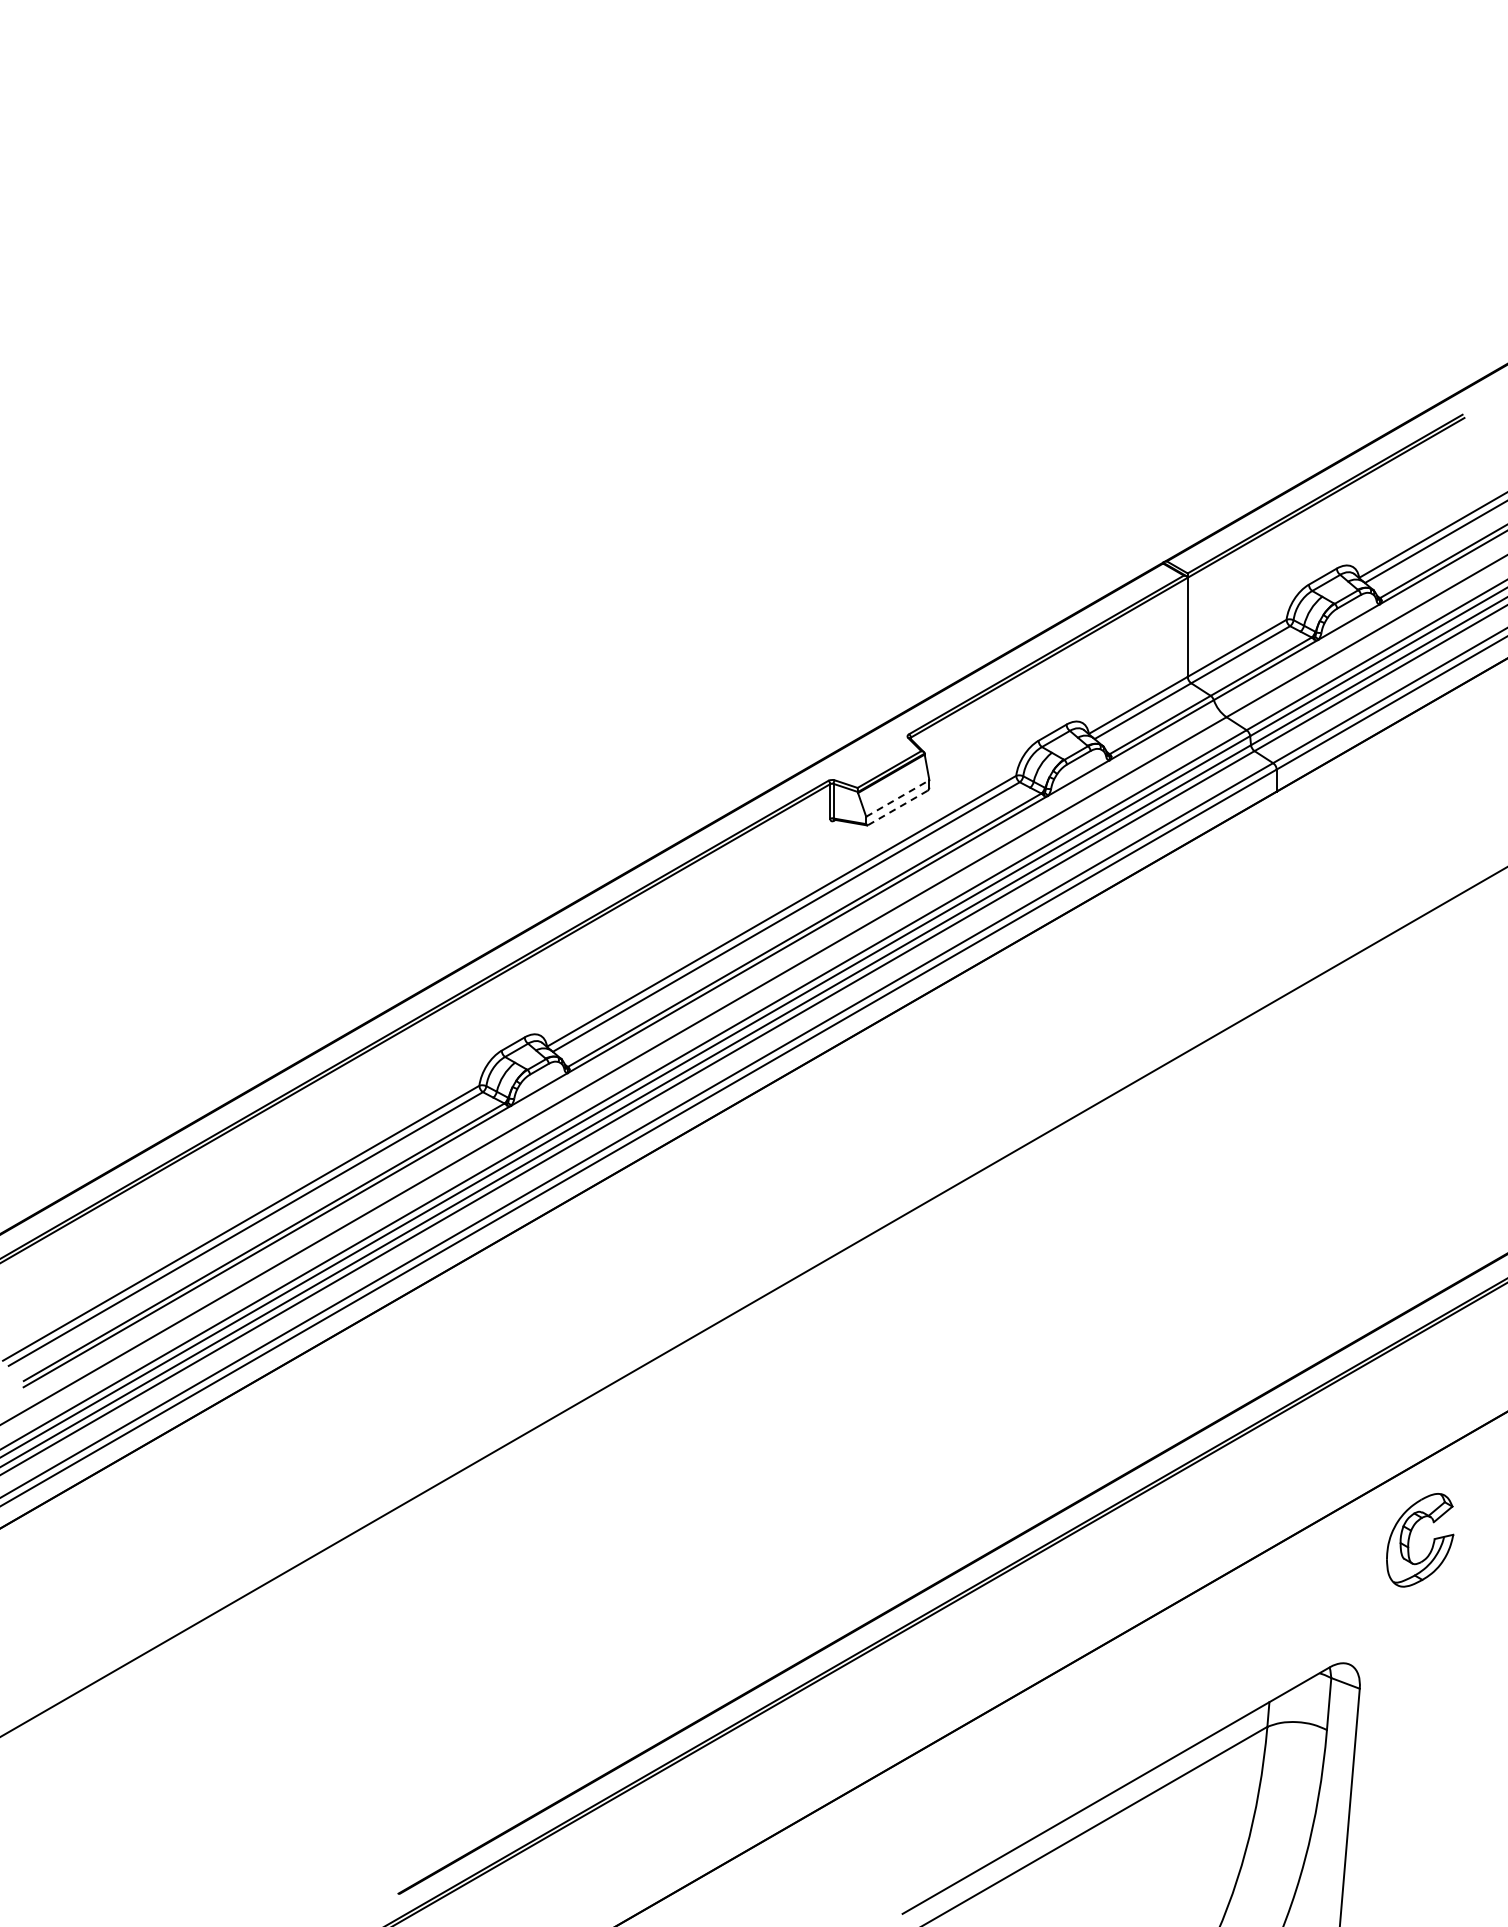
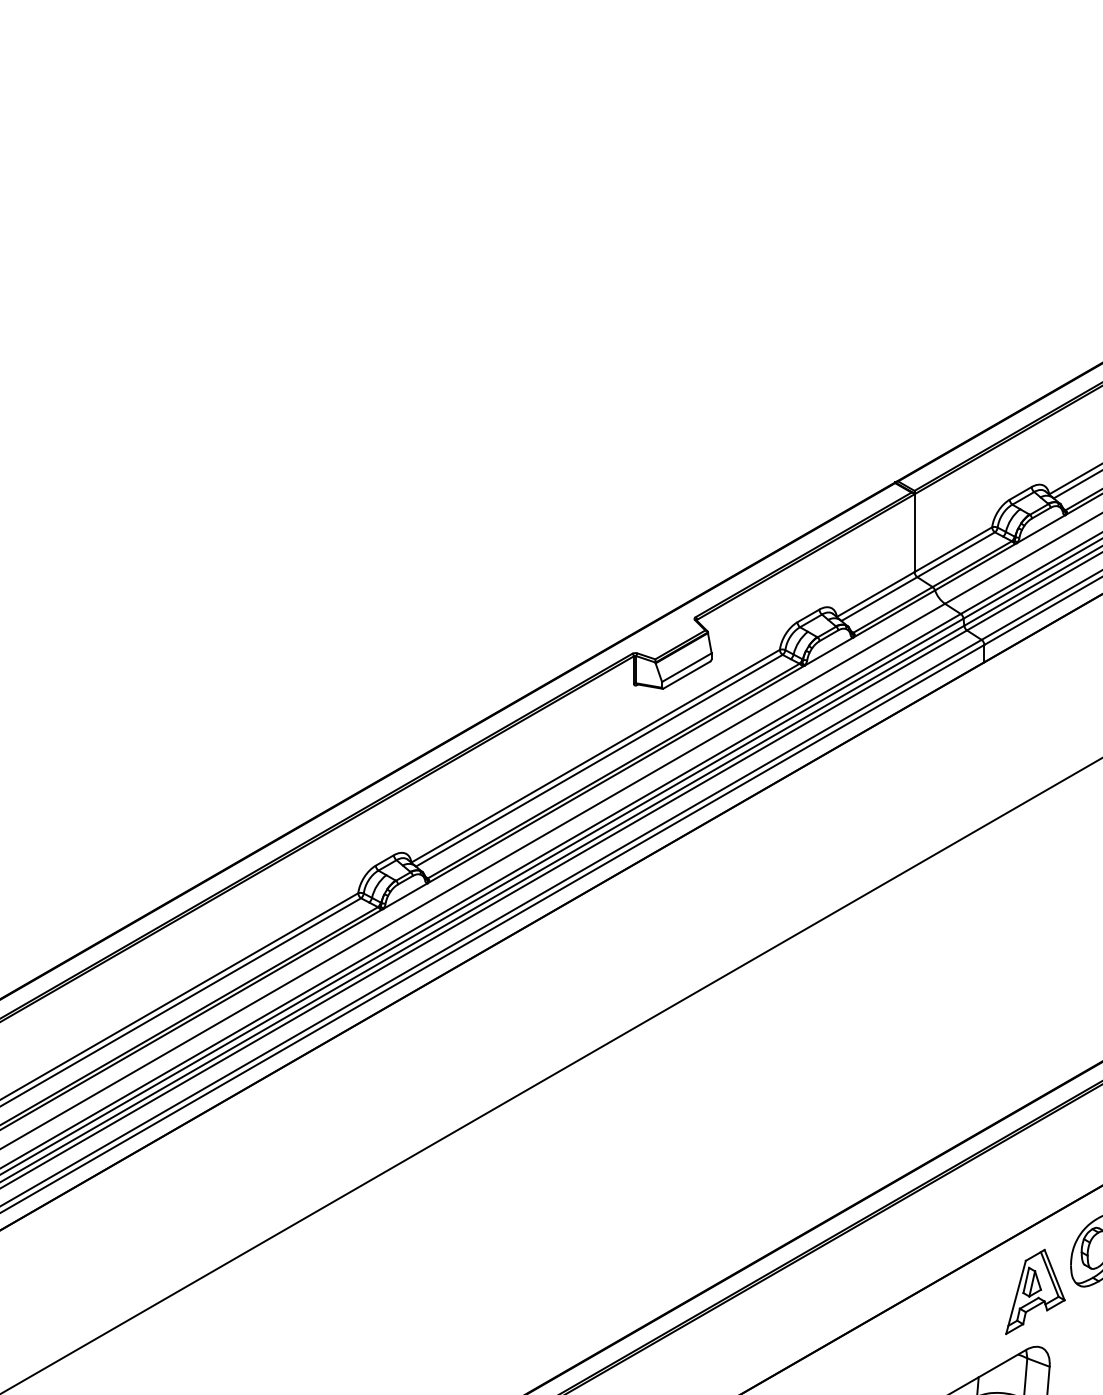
line: (898, 798) -> (687, 667), dashed -> solid
line: (898, 807) -> (687, 674), dashed -> solid
part: (1341, 1593) -> (1035, 1291), added

